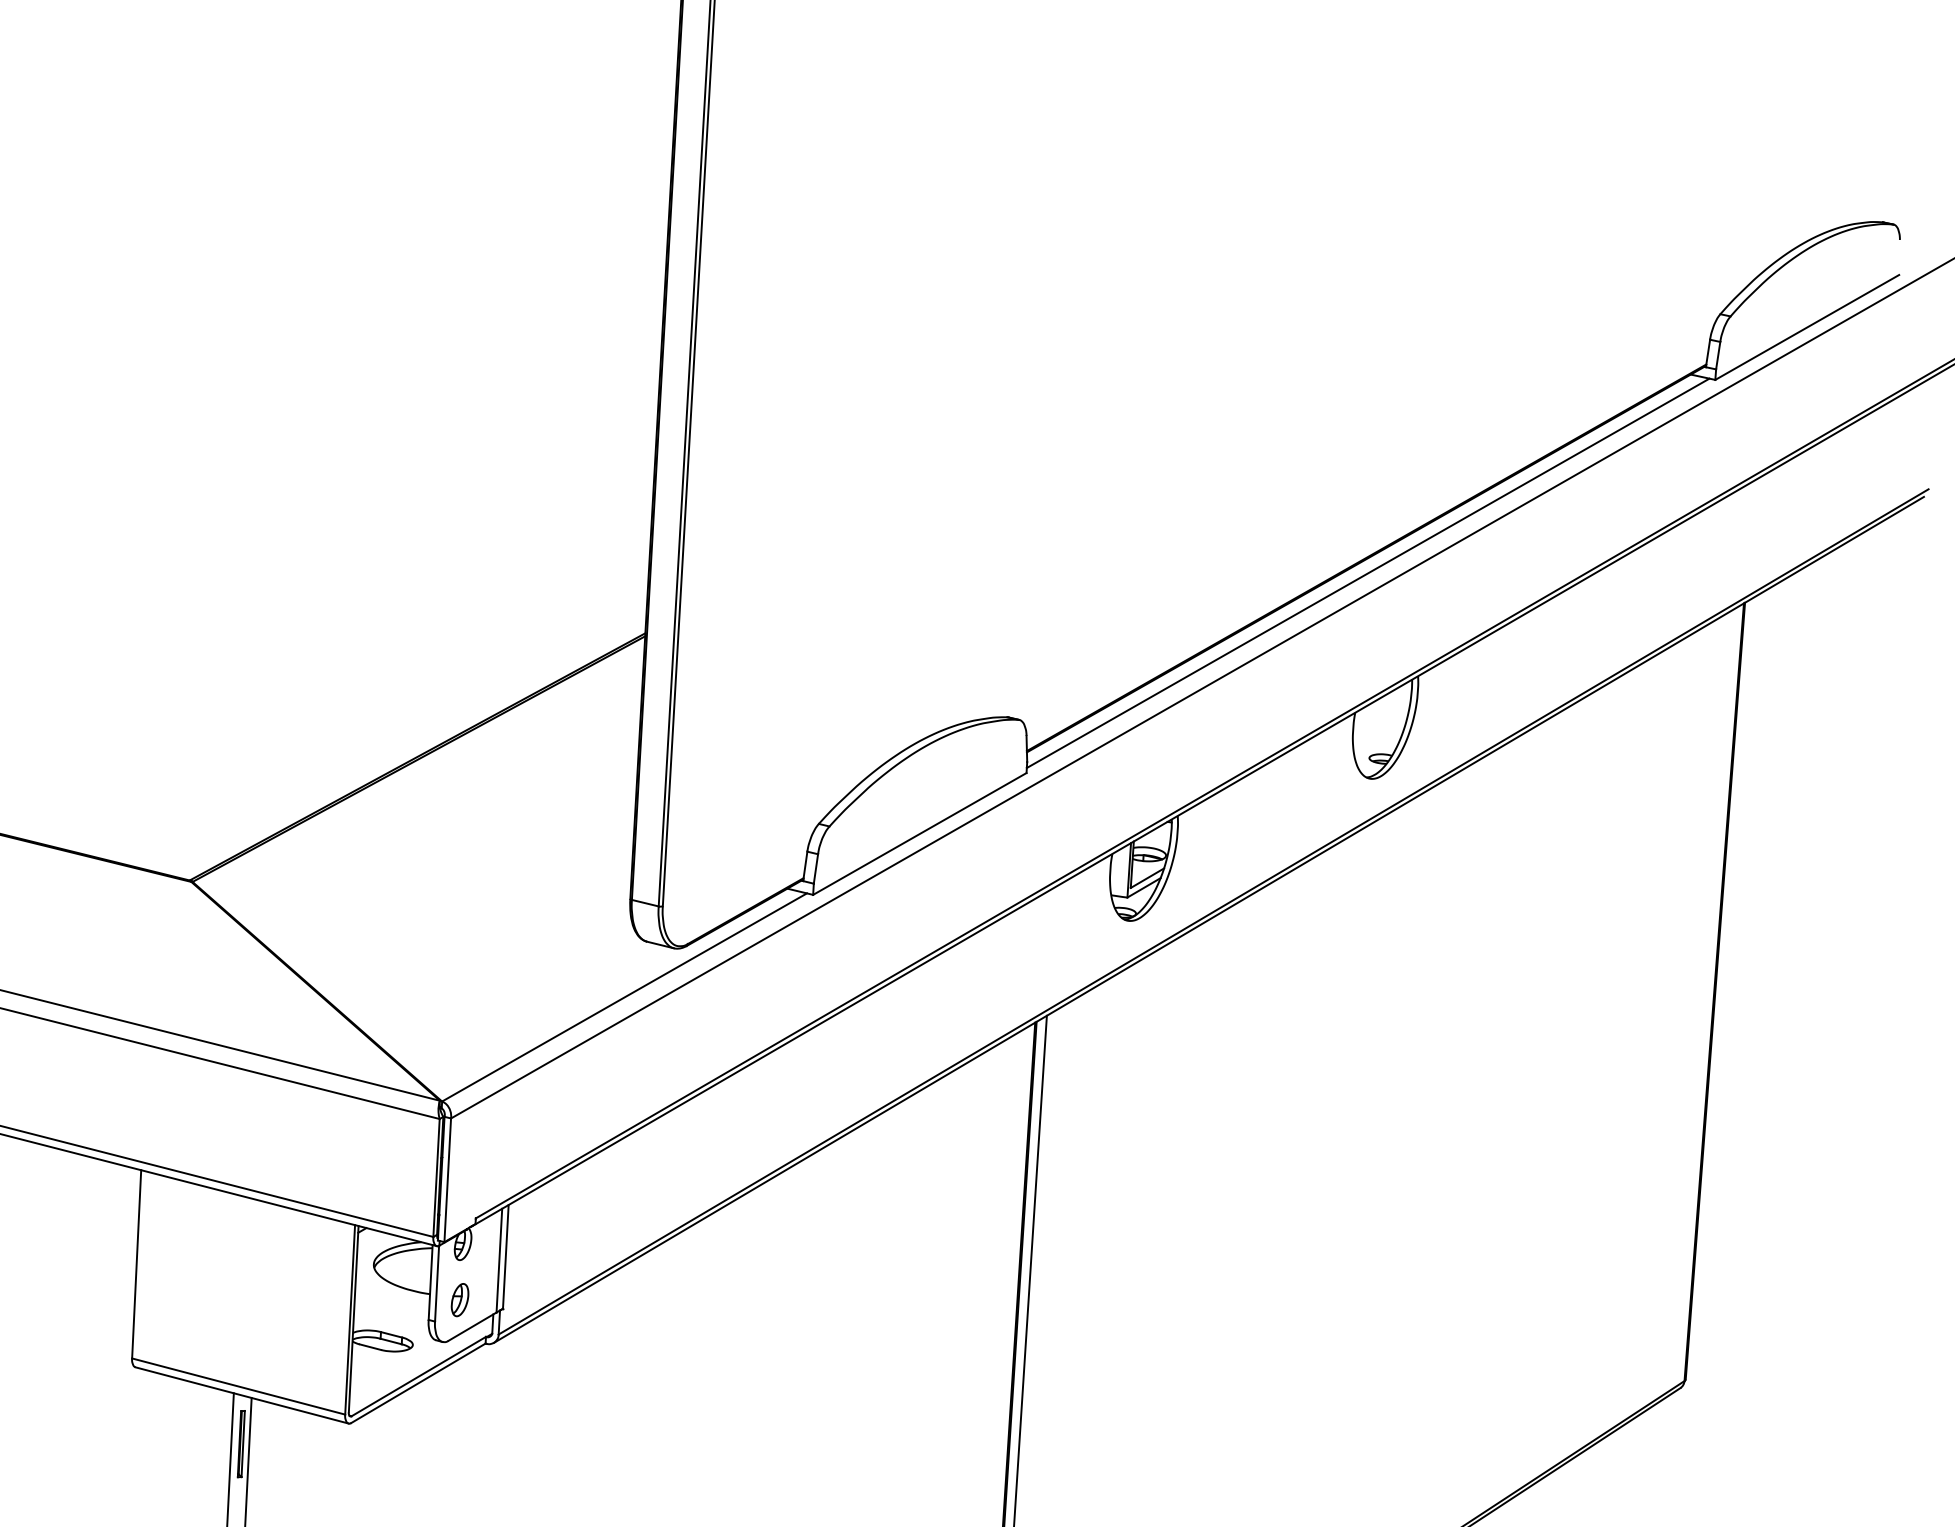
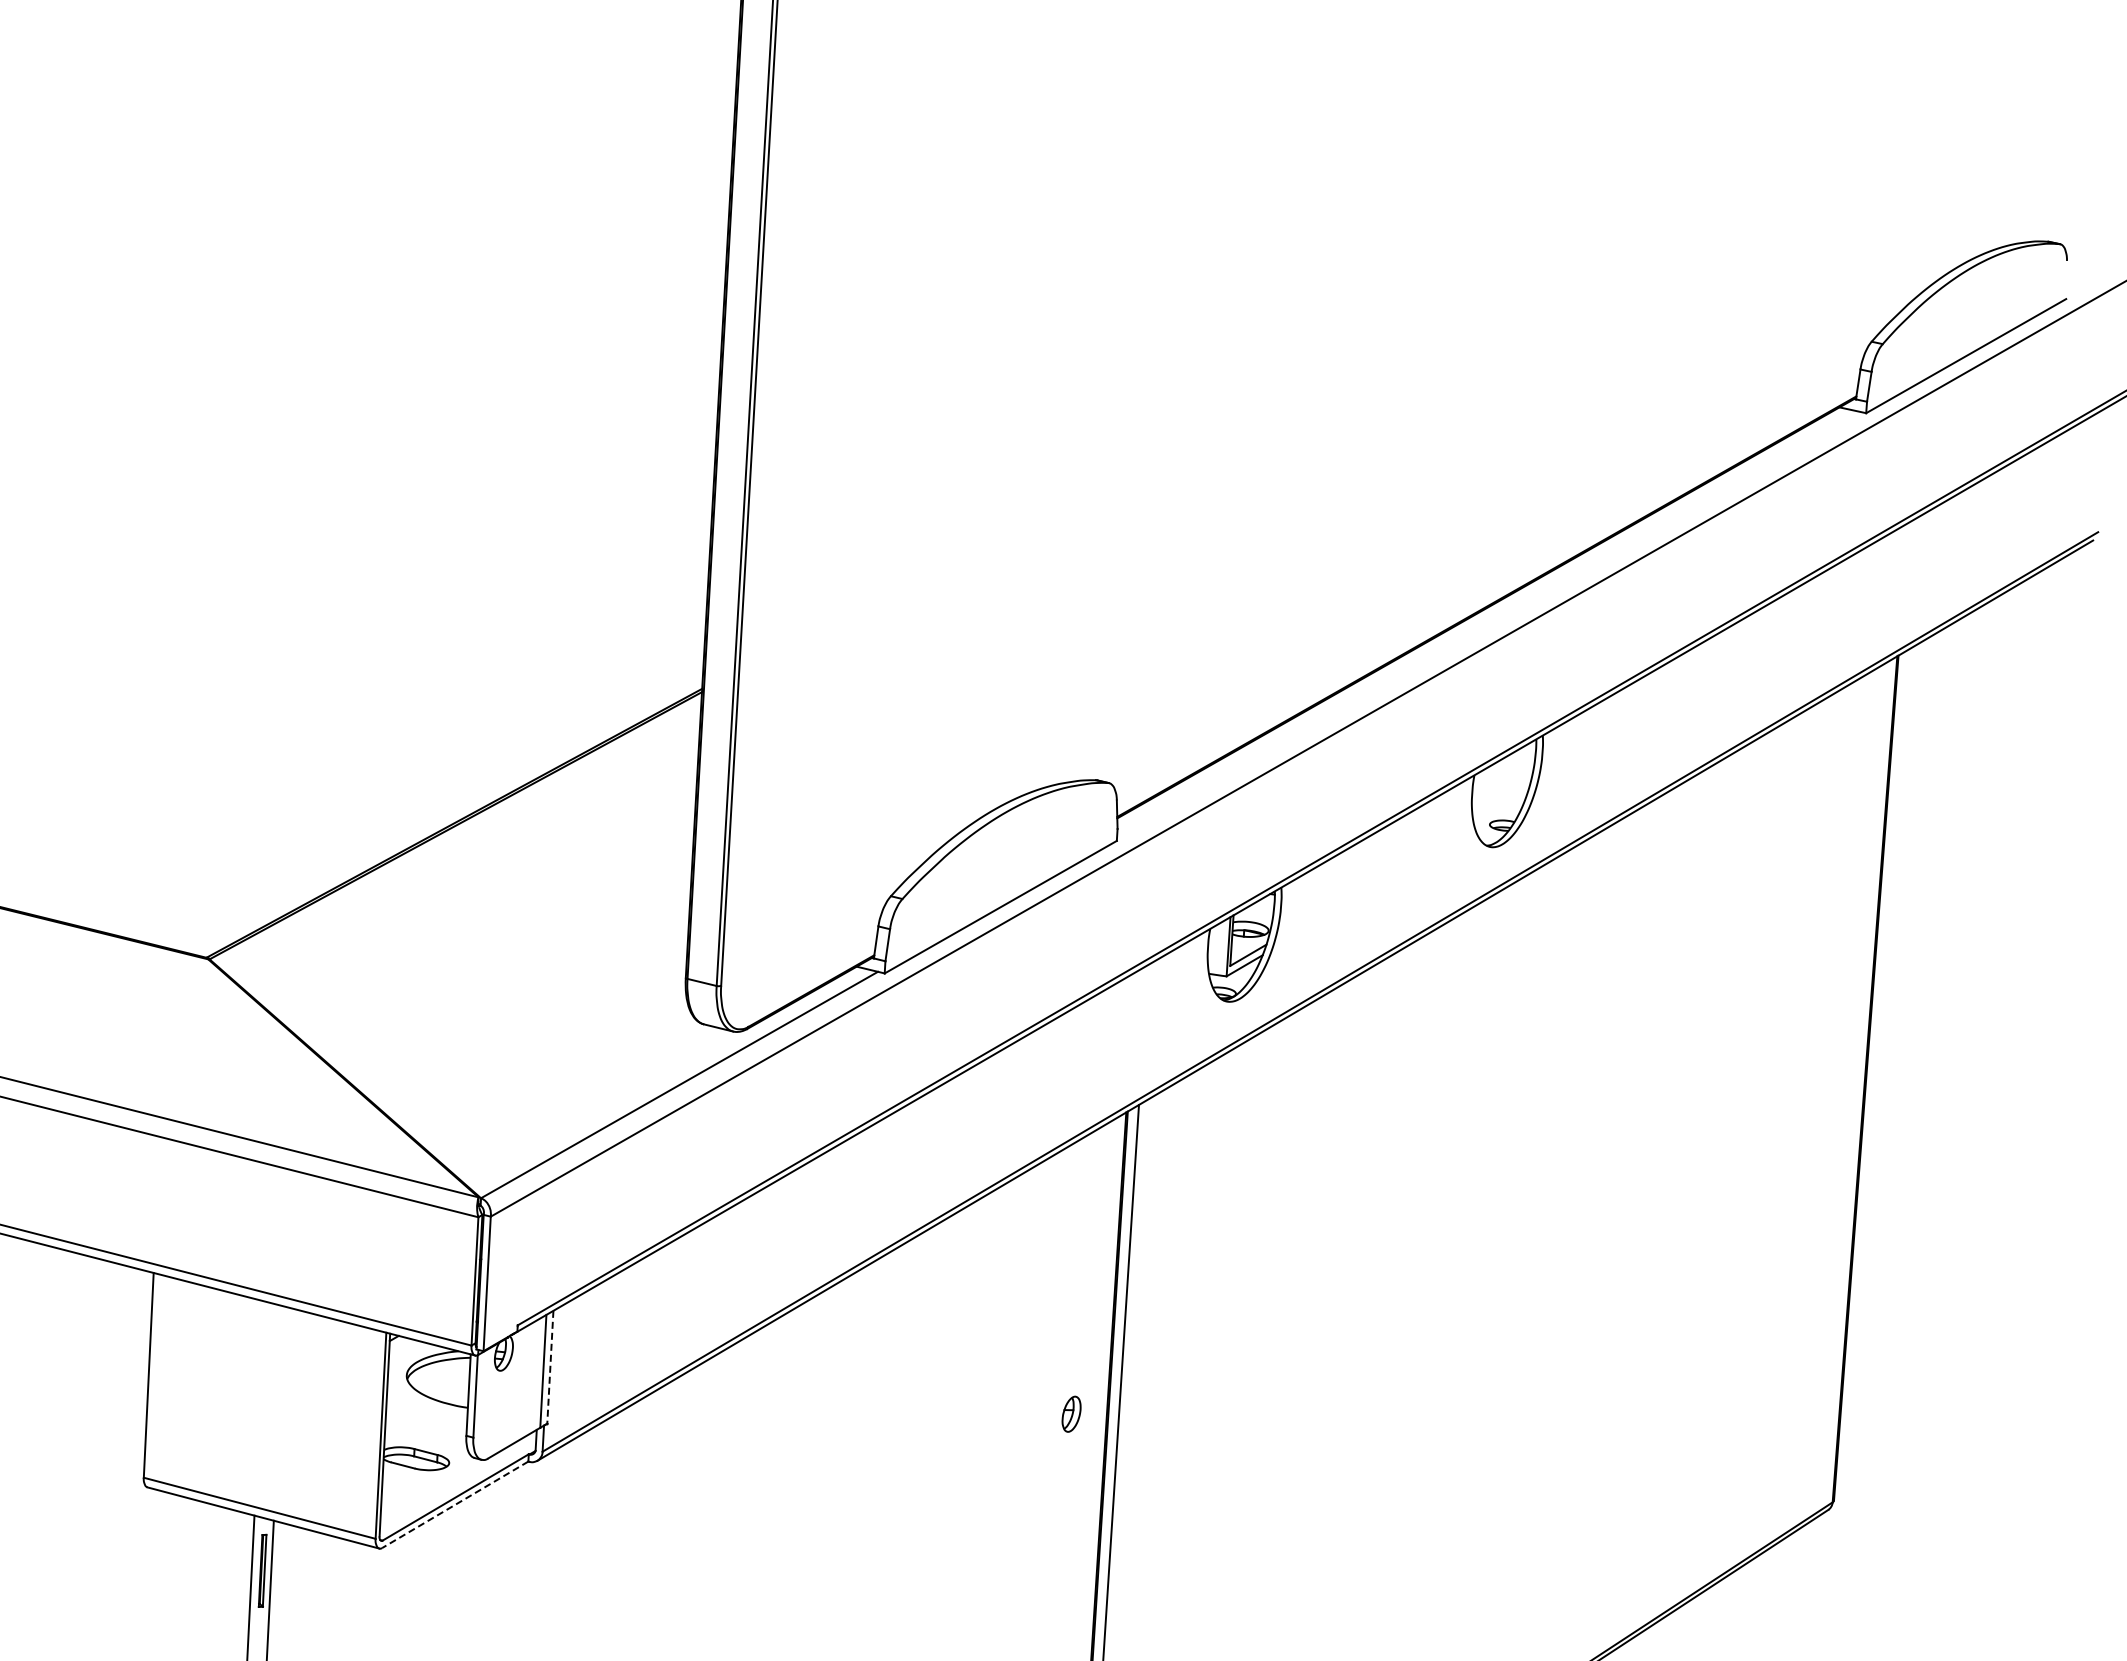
line: (1368, 573) -> (1488, 623), removed
line: (505, 1257) -> (550, 1367), solid -> dashed
part: (459, 1299) -> (1071, 1413), moved
line: (418, 1383) -> (455, 1504), solid -> dashed

